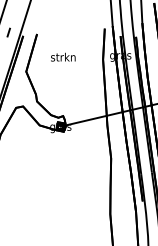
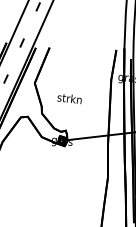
text: (63, 56) -> (69, 97), moved

